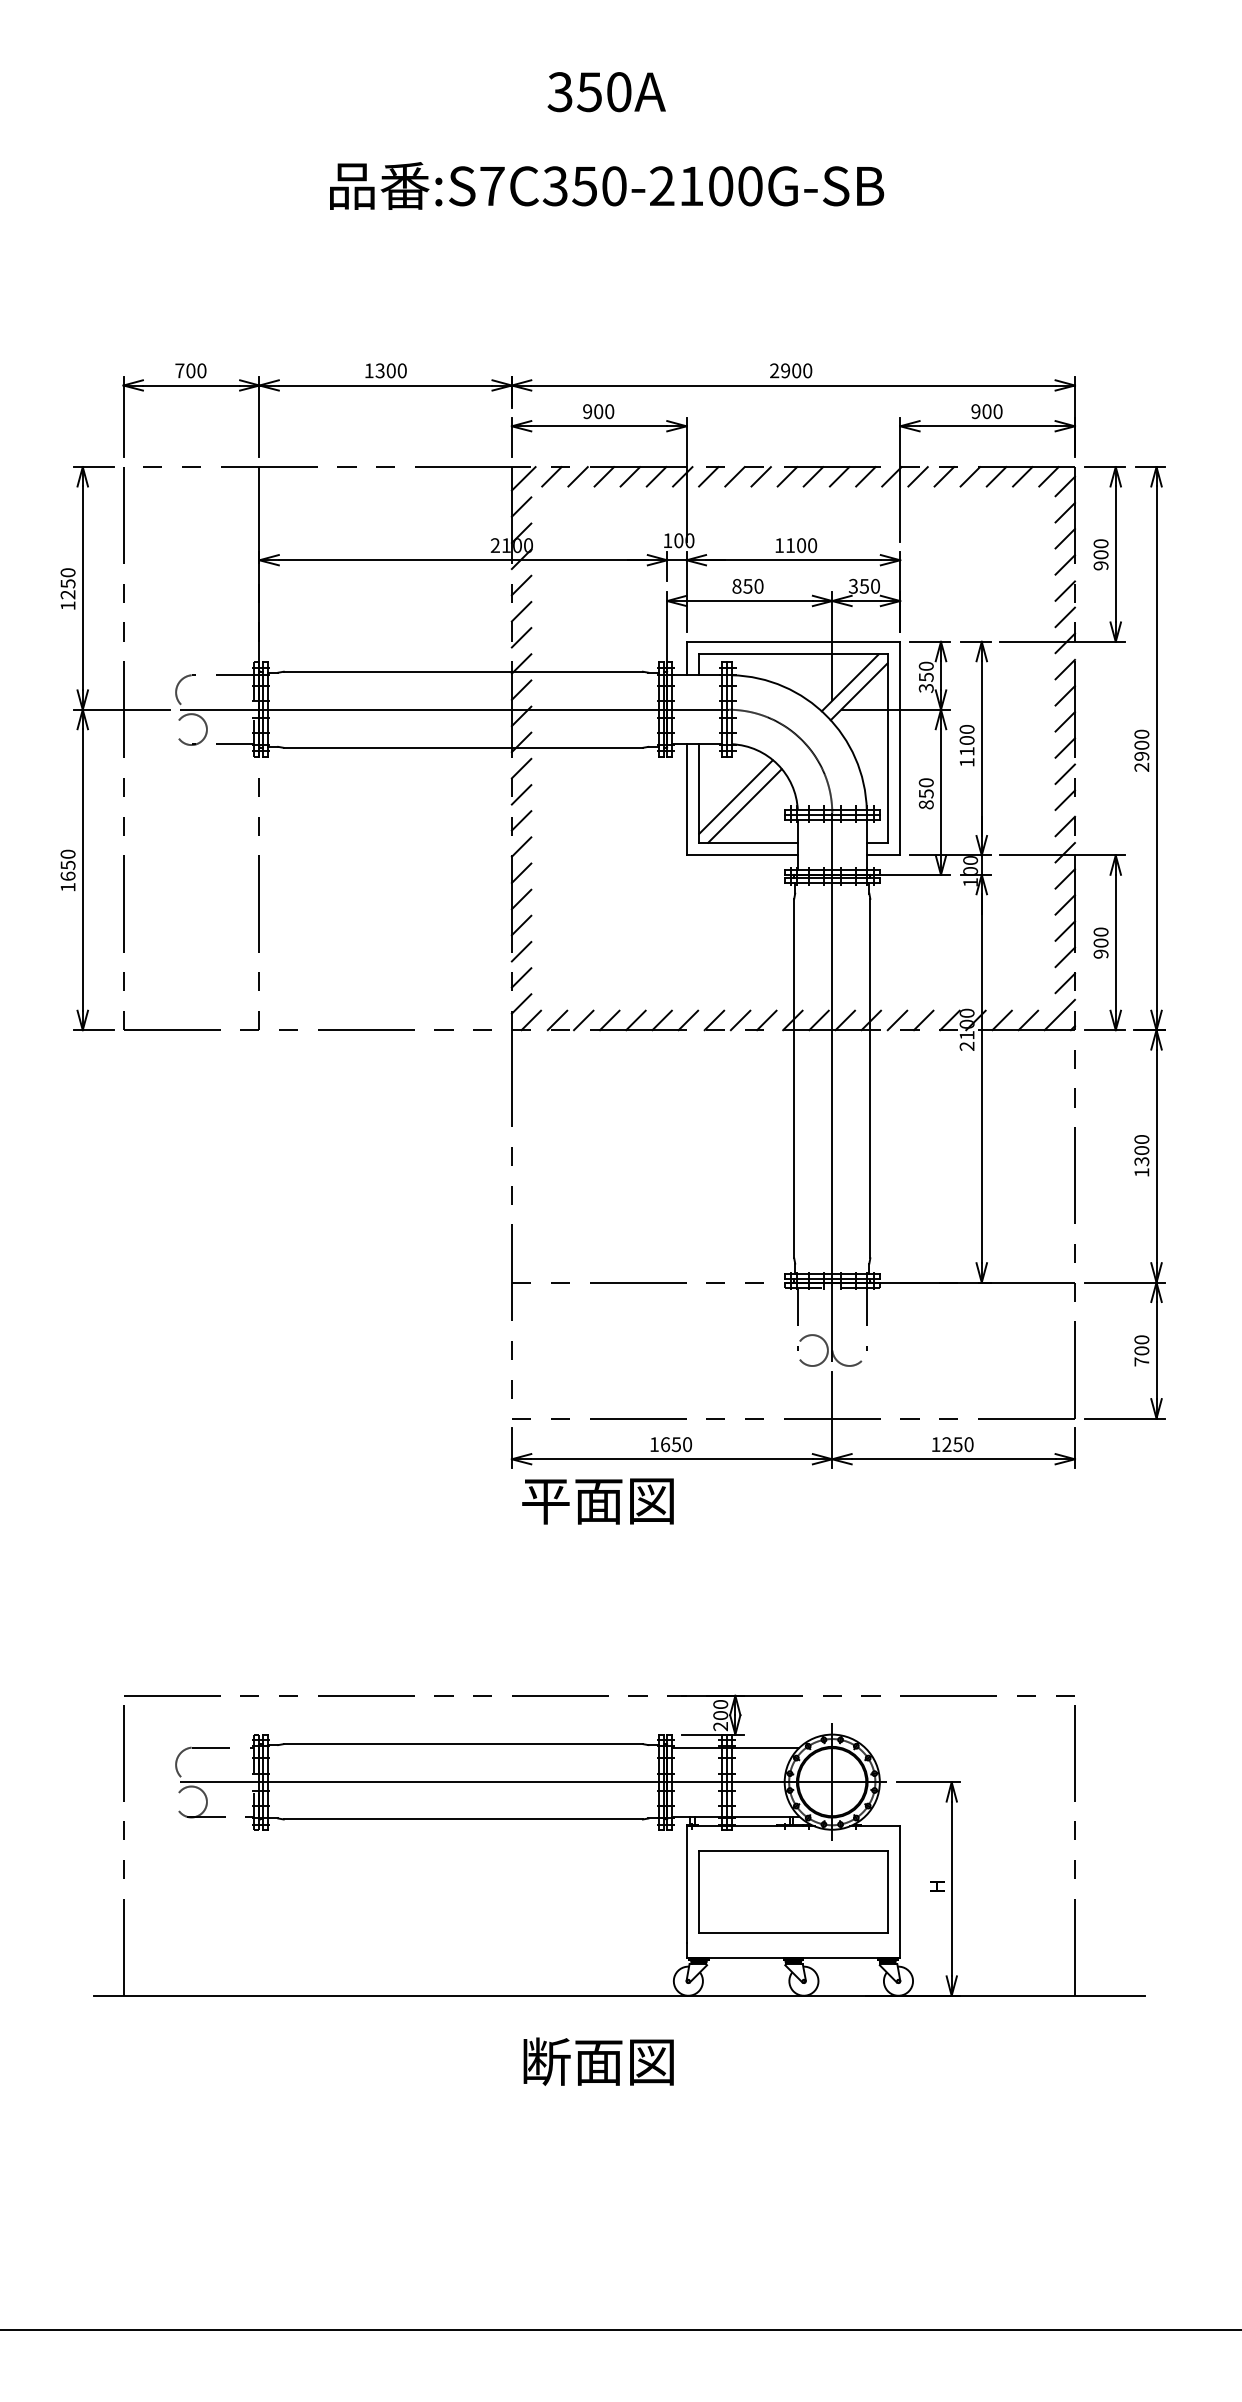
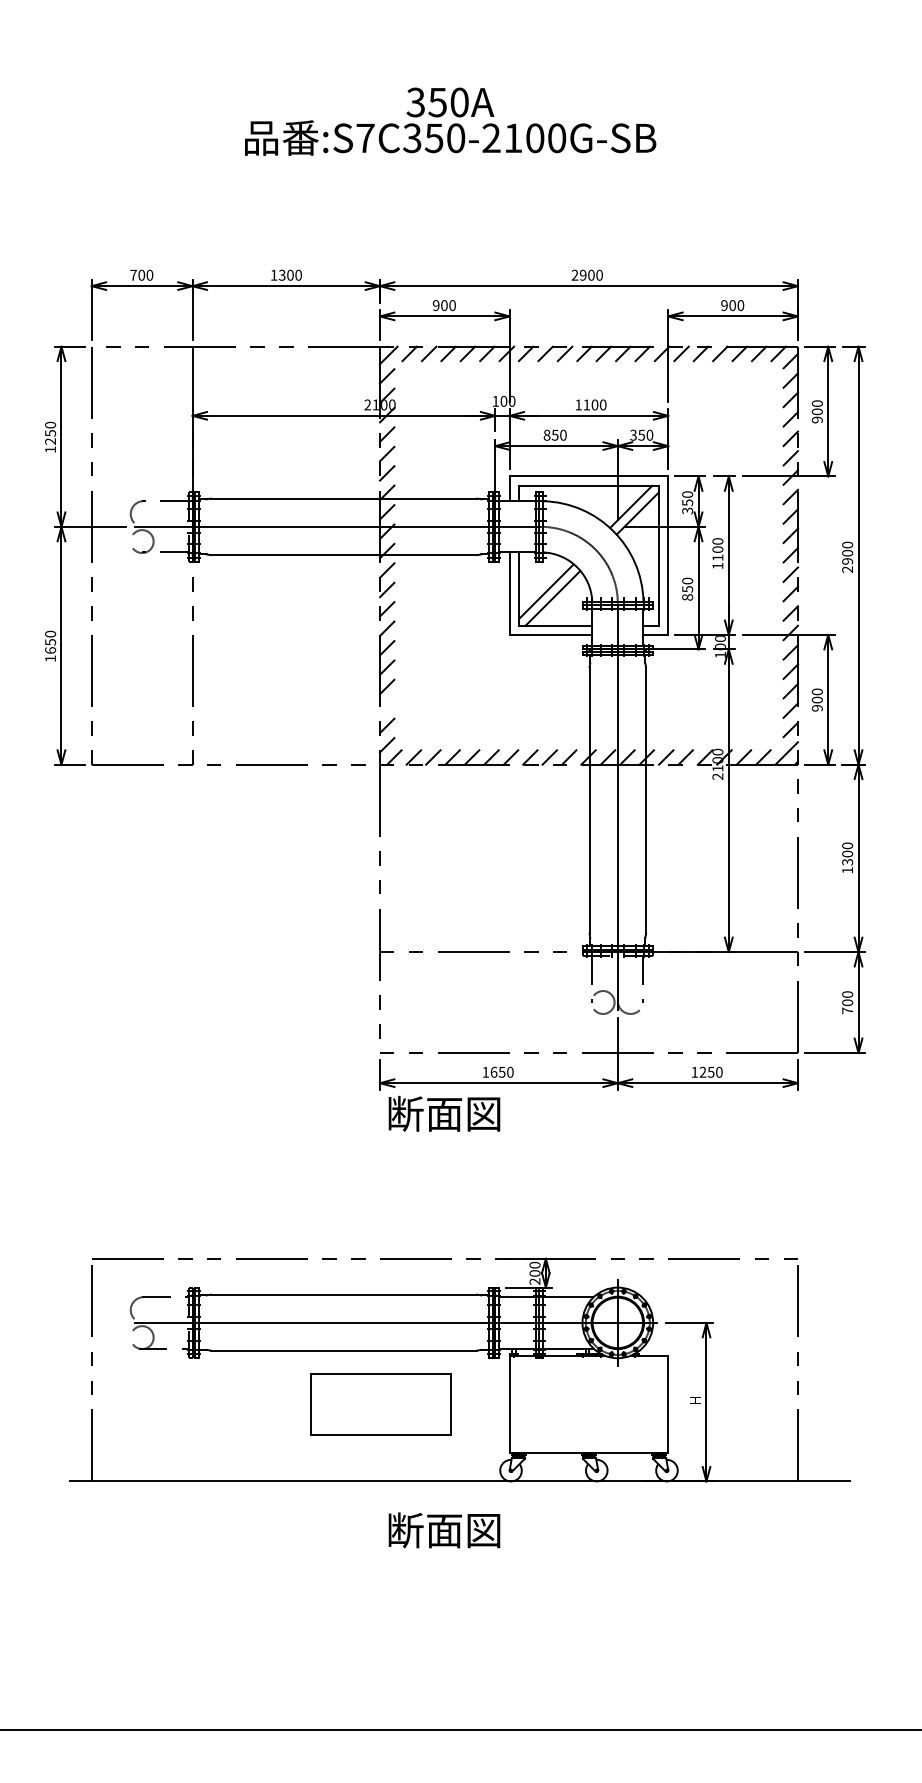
text: (606, 92) -> (450, 102), moved
line: (521, 951) -> (387, 706), removed
text: (546, 1500) -> (405, 1113), 平面図 -> 断面図
part: (793, 1891) -> (381, 1404), moved

